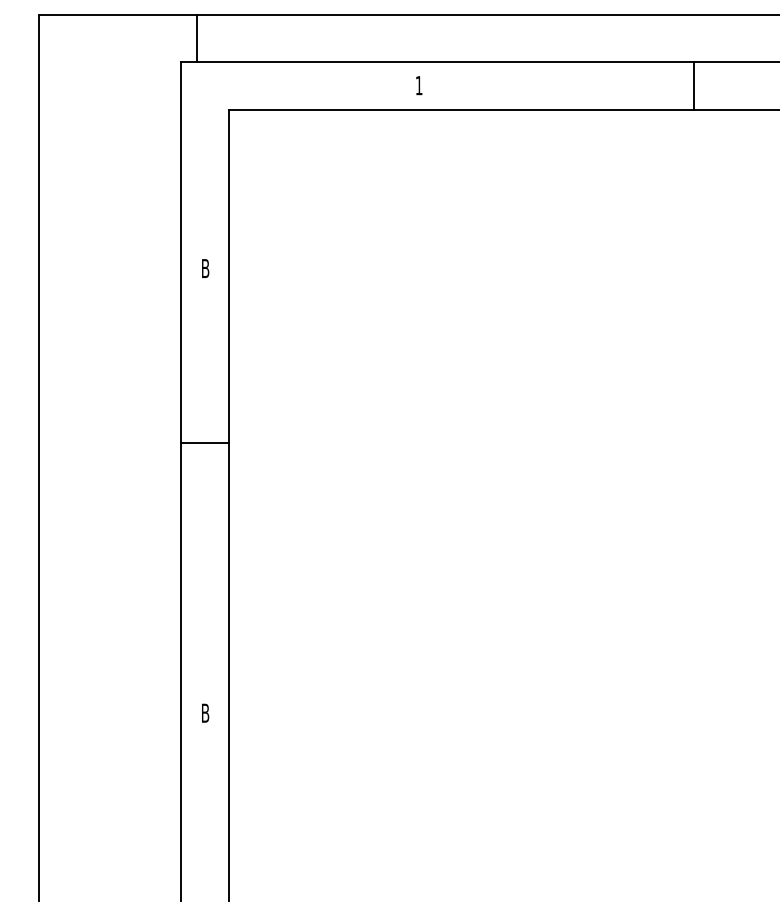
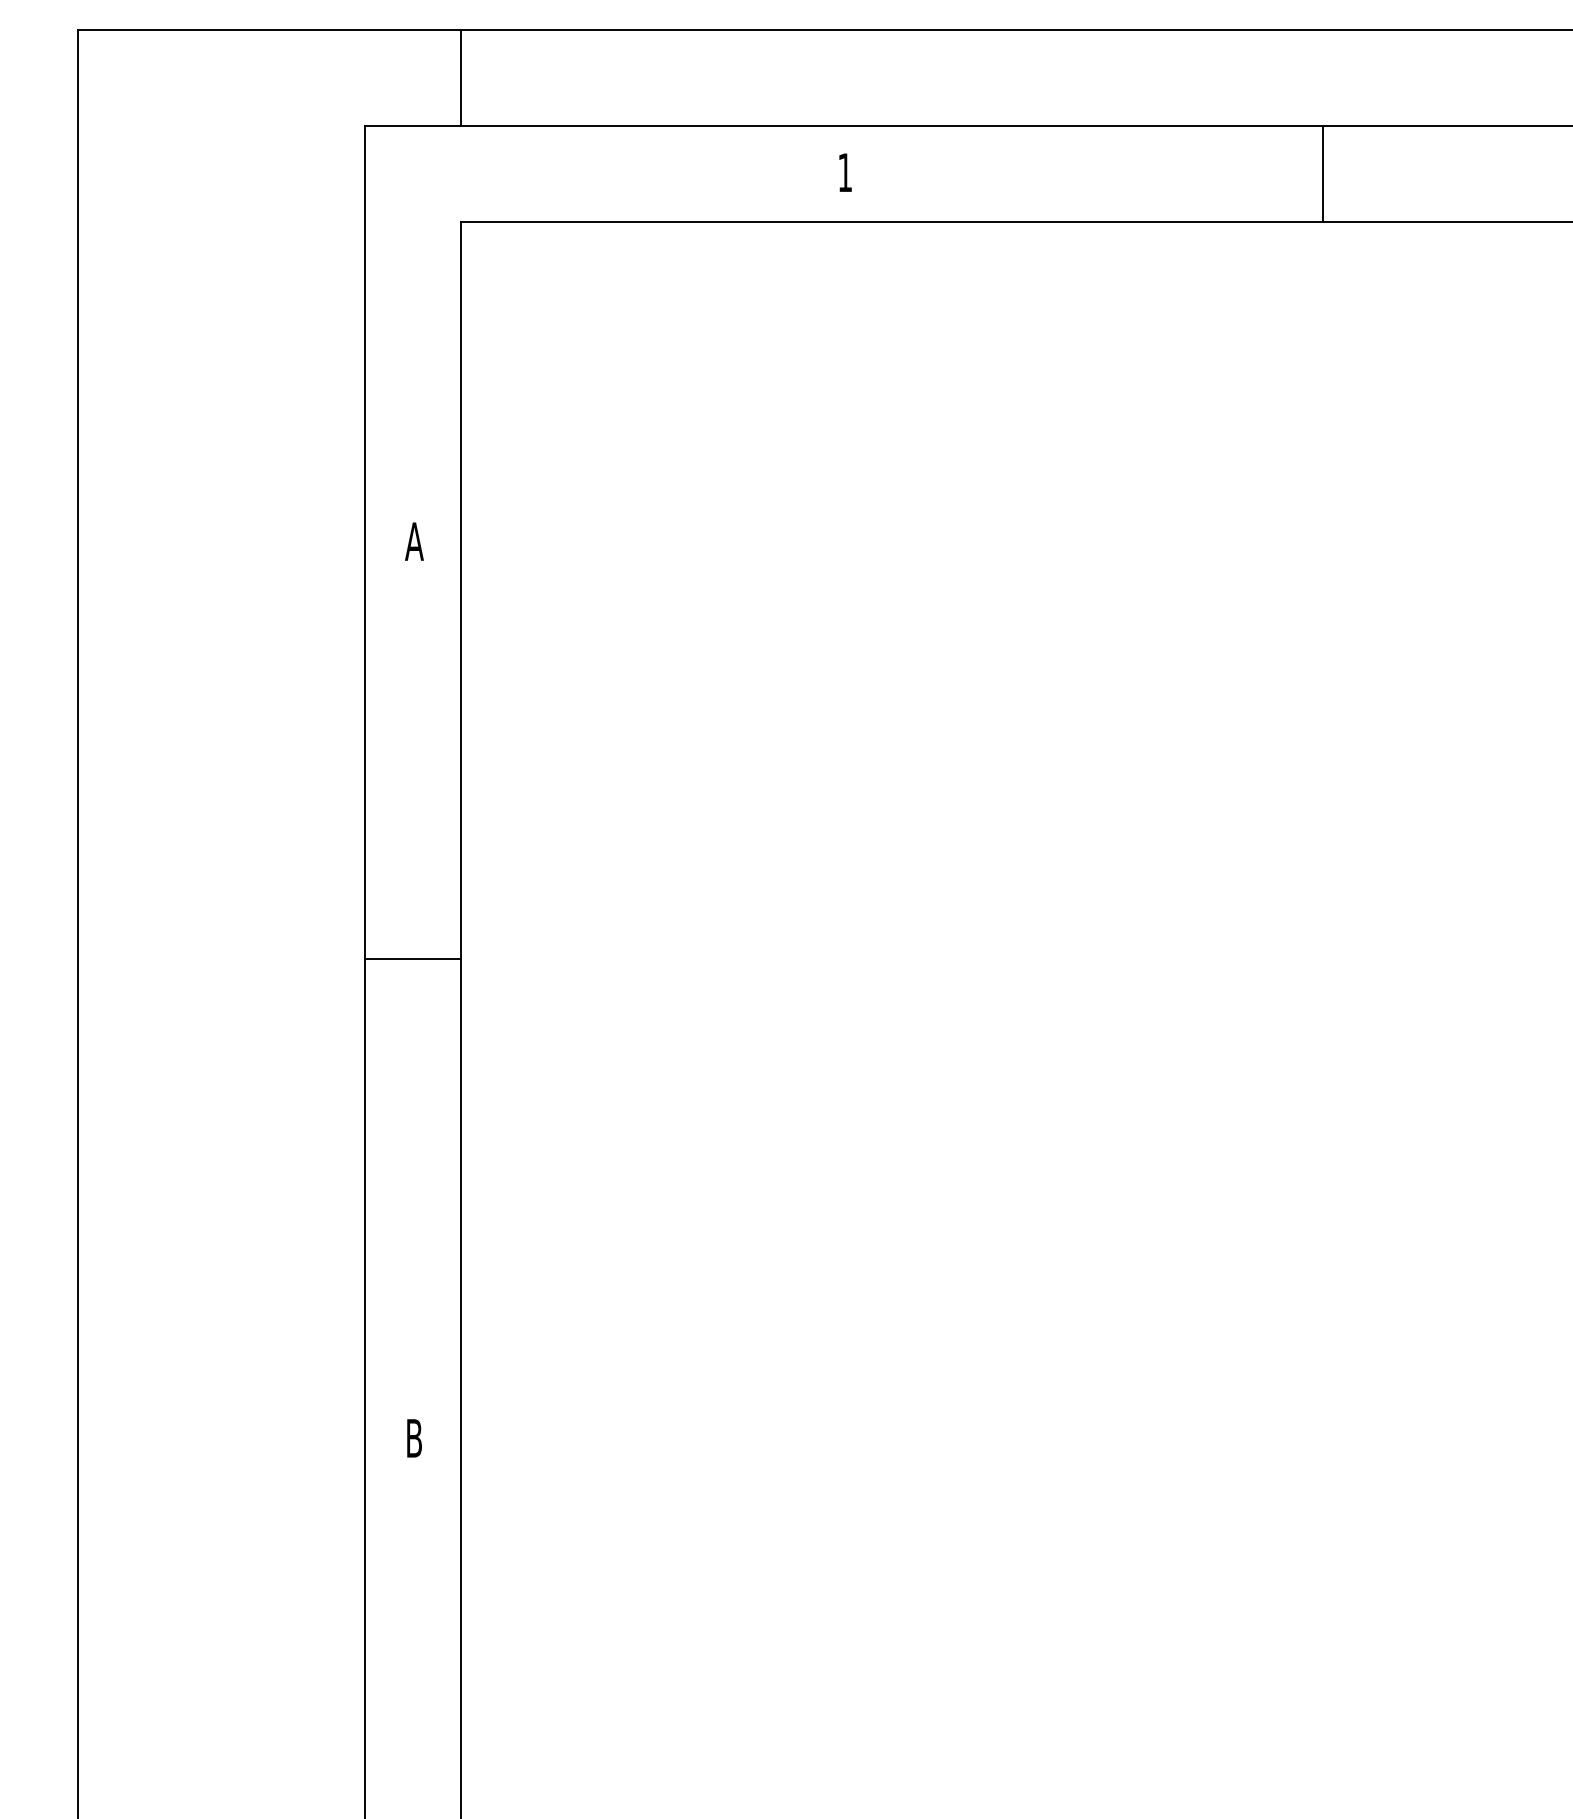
line: (196, 38) -> (460, 77), moved
line: (694, 85) -> (1323, 172), moved
text: (205, 268) -> (414, 541), B -> A
line: (204, 442) -> (412, 958), moved

